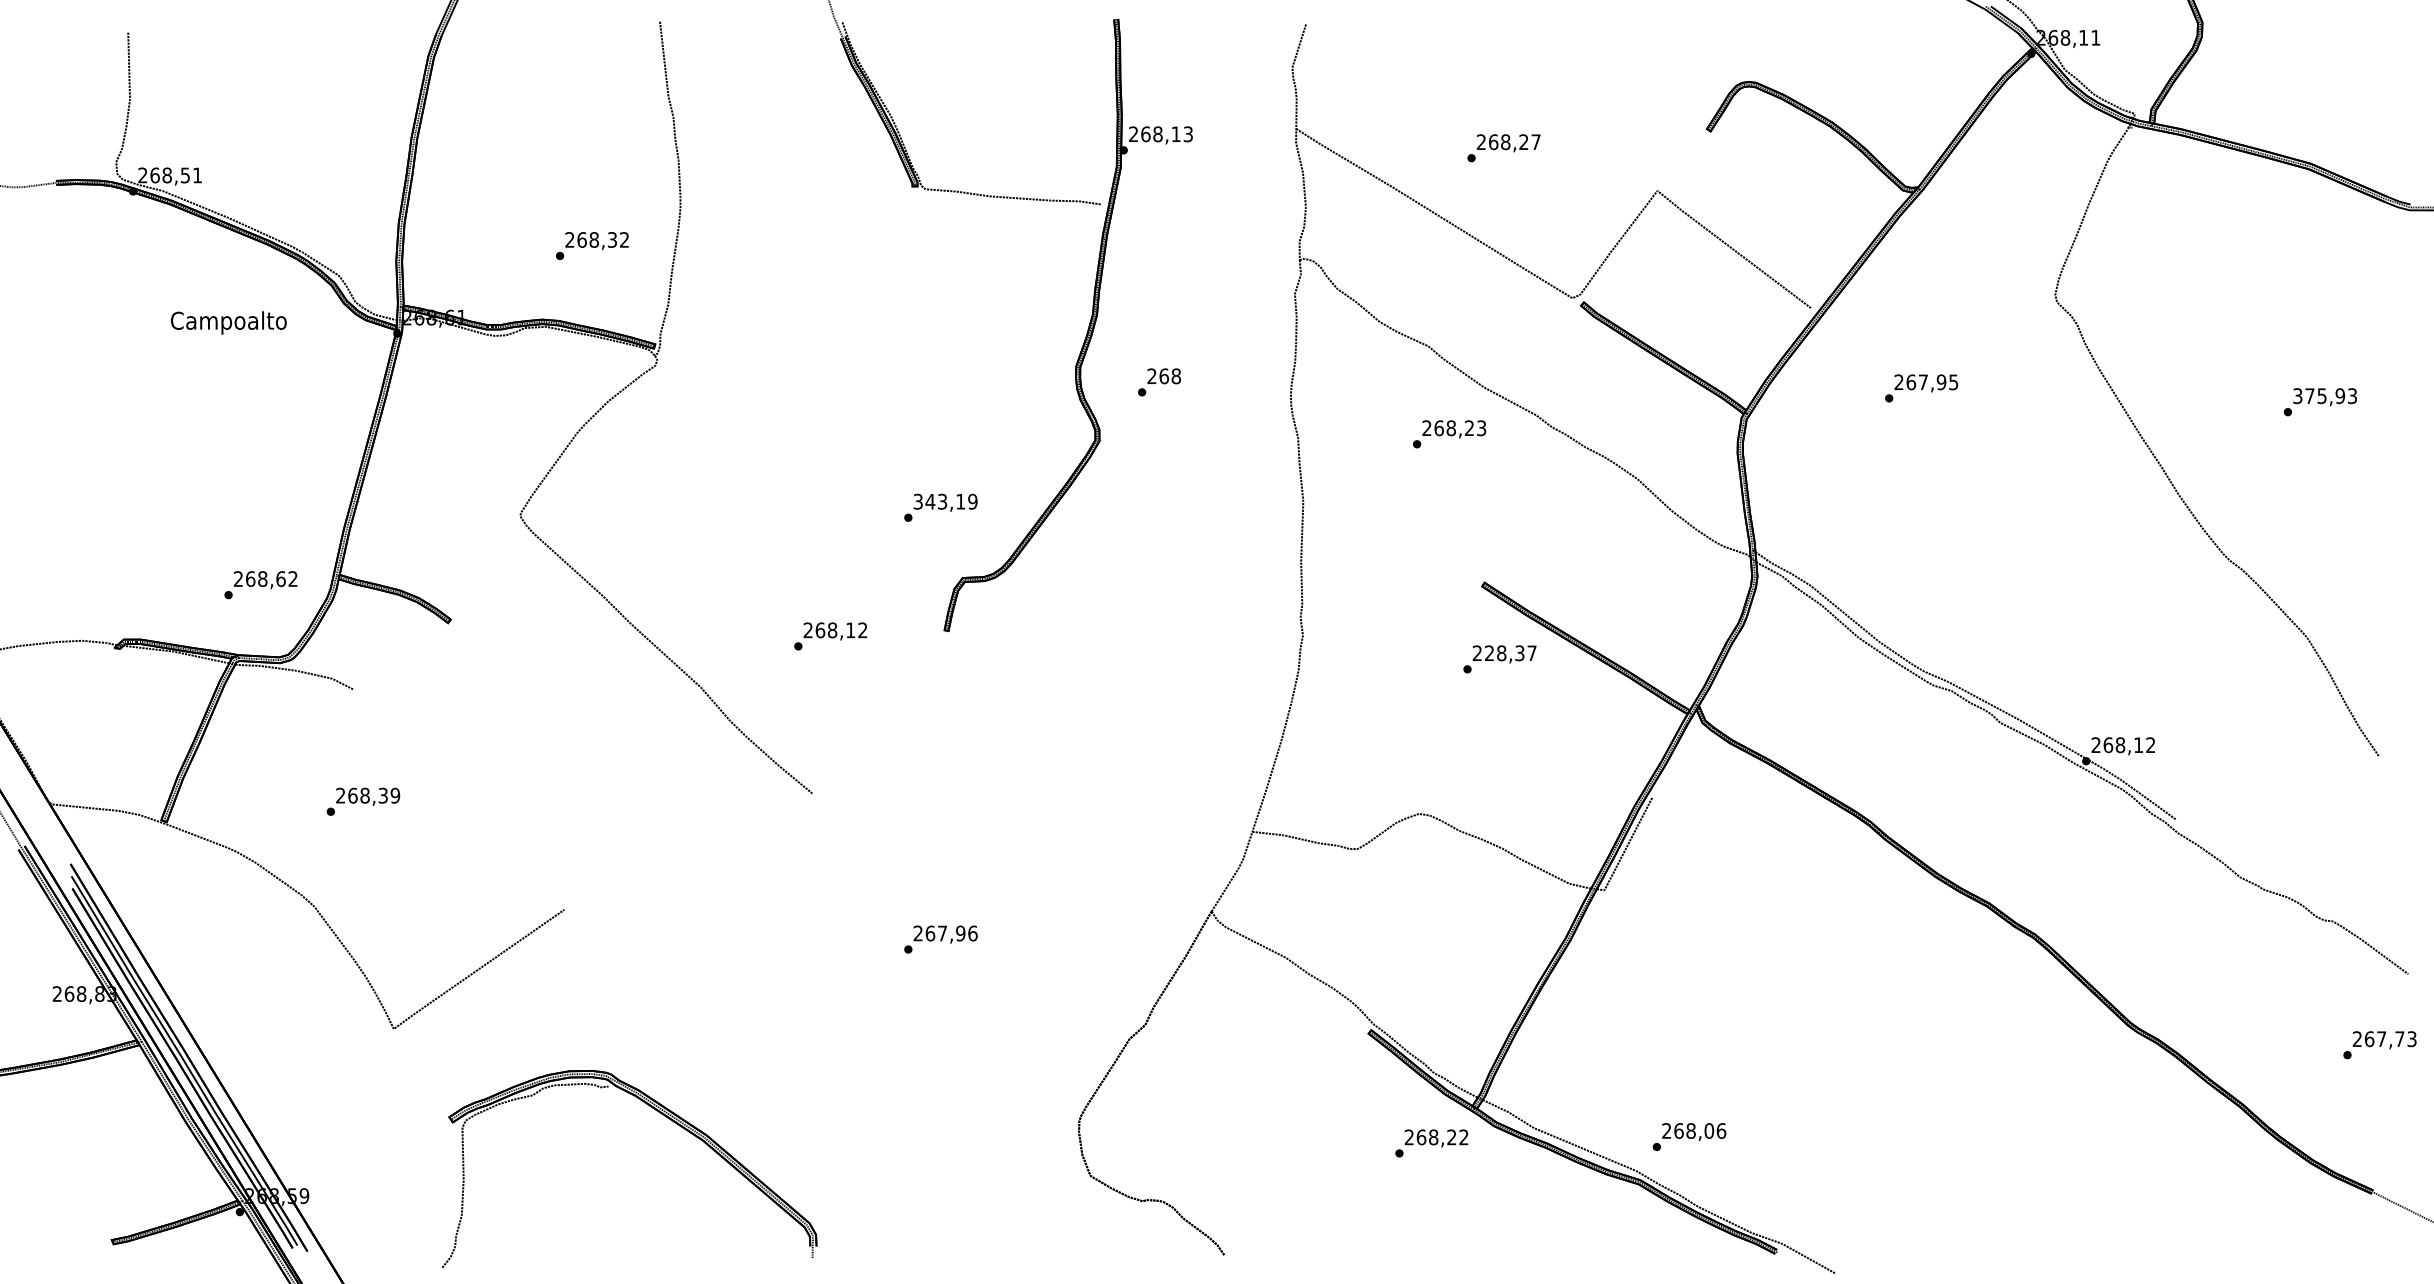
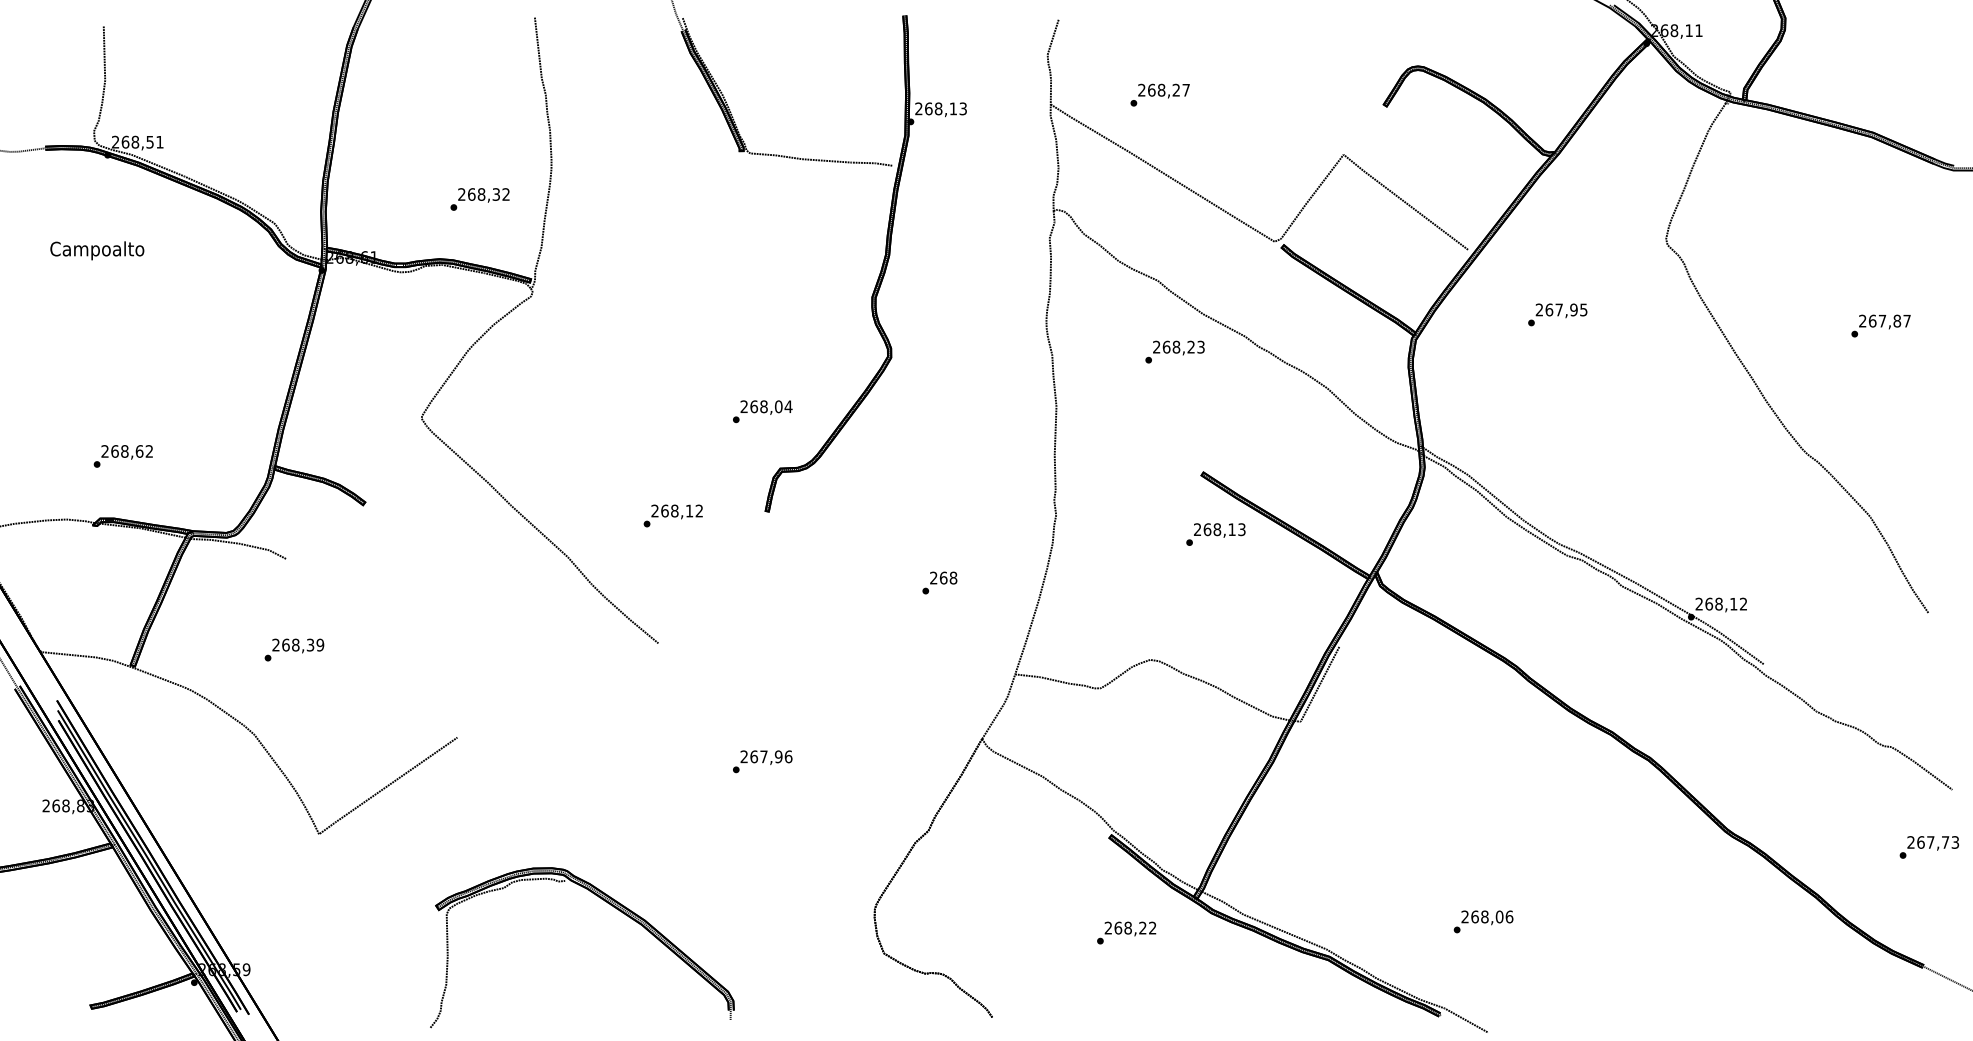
text: (1503, 147) -> (1159, 94), moved
text: (229, 322) -> (97, 250), moved
text: (1159, 381) -> (939, 582), moved
text: (2324, 395) -> (1884, 320), 375,93 -> 267,87
text: (945, 501) -> (766, 406), 343,19 -> 268,04
text: (259, 585) -> (122, 456), moved
text: (1510, 653) -> (1224, 529), 228,37 -> 268,13
part: (664, 1116) -> (610, 905), moved
text: (1689, 1136) -> (1483, 921), moved
text: (1431, 1142) -> (1126, 932), moved

